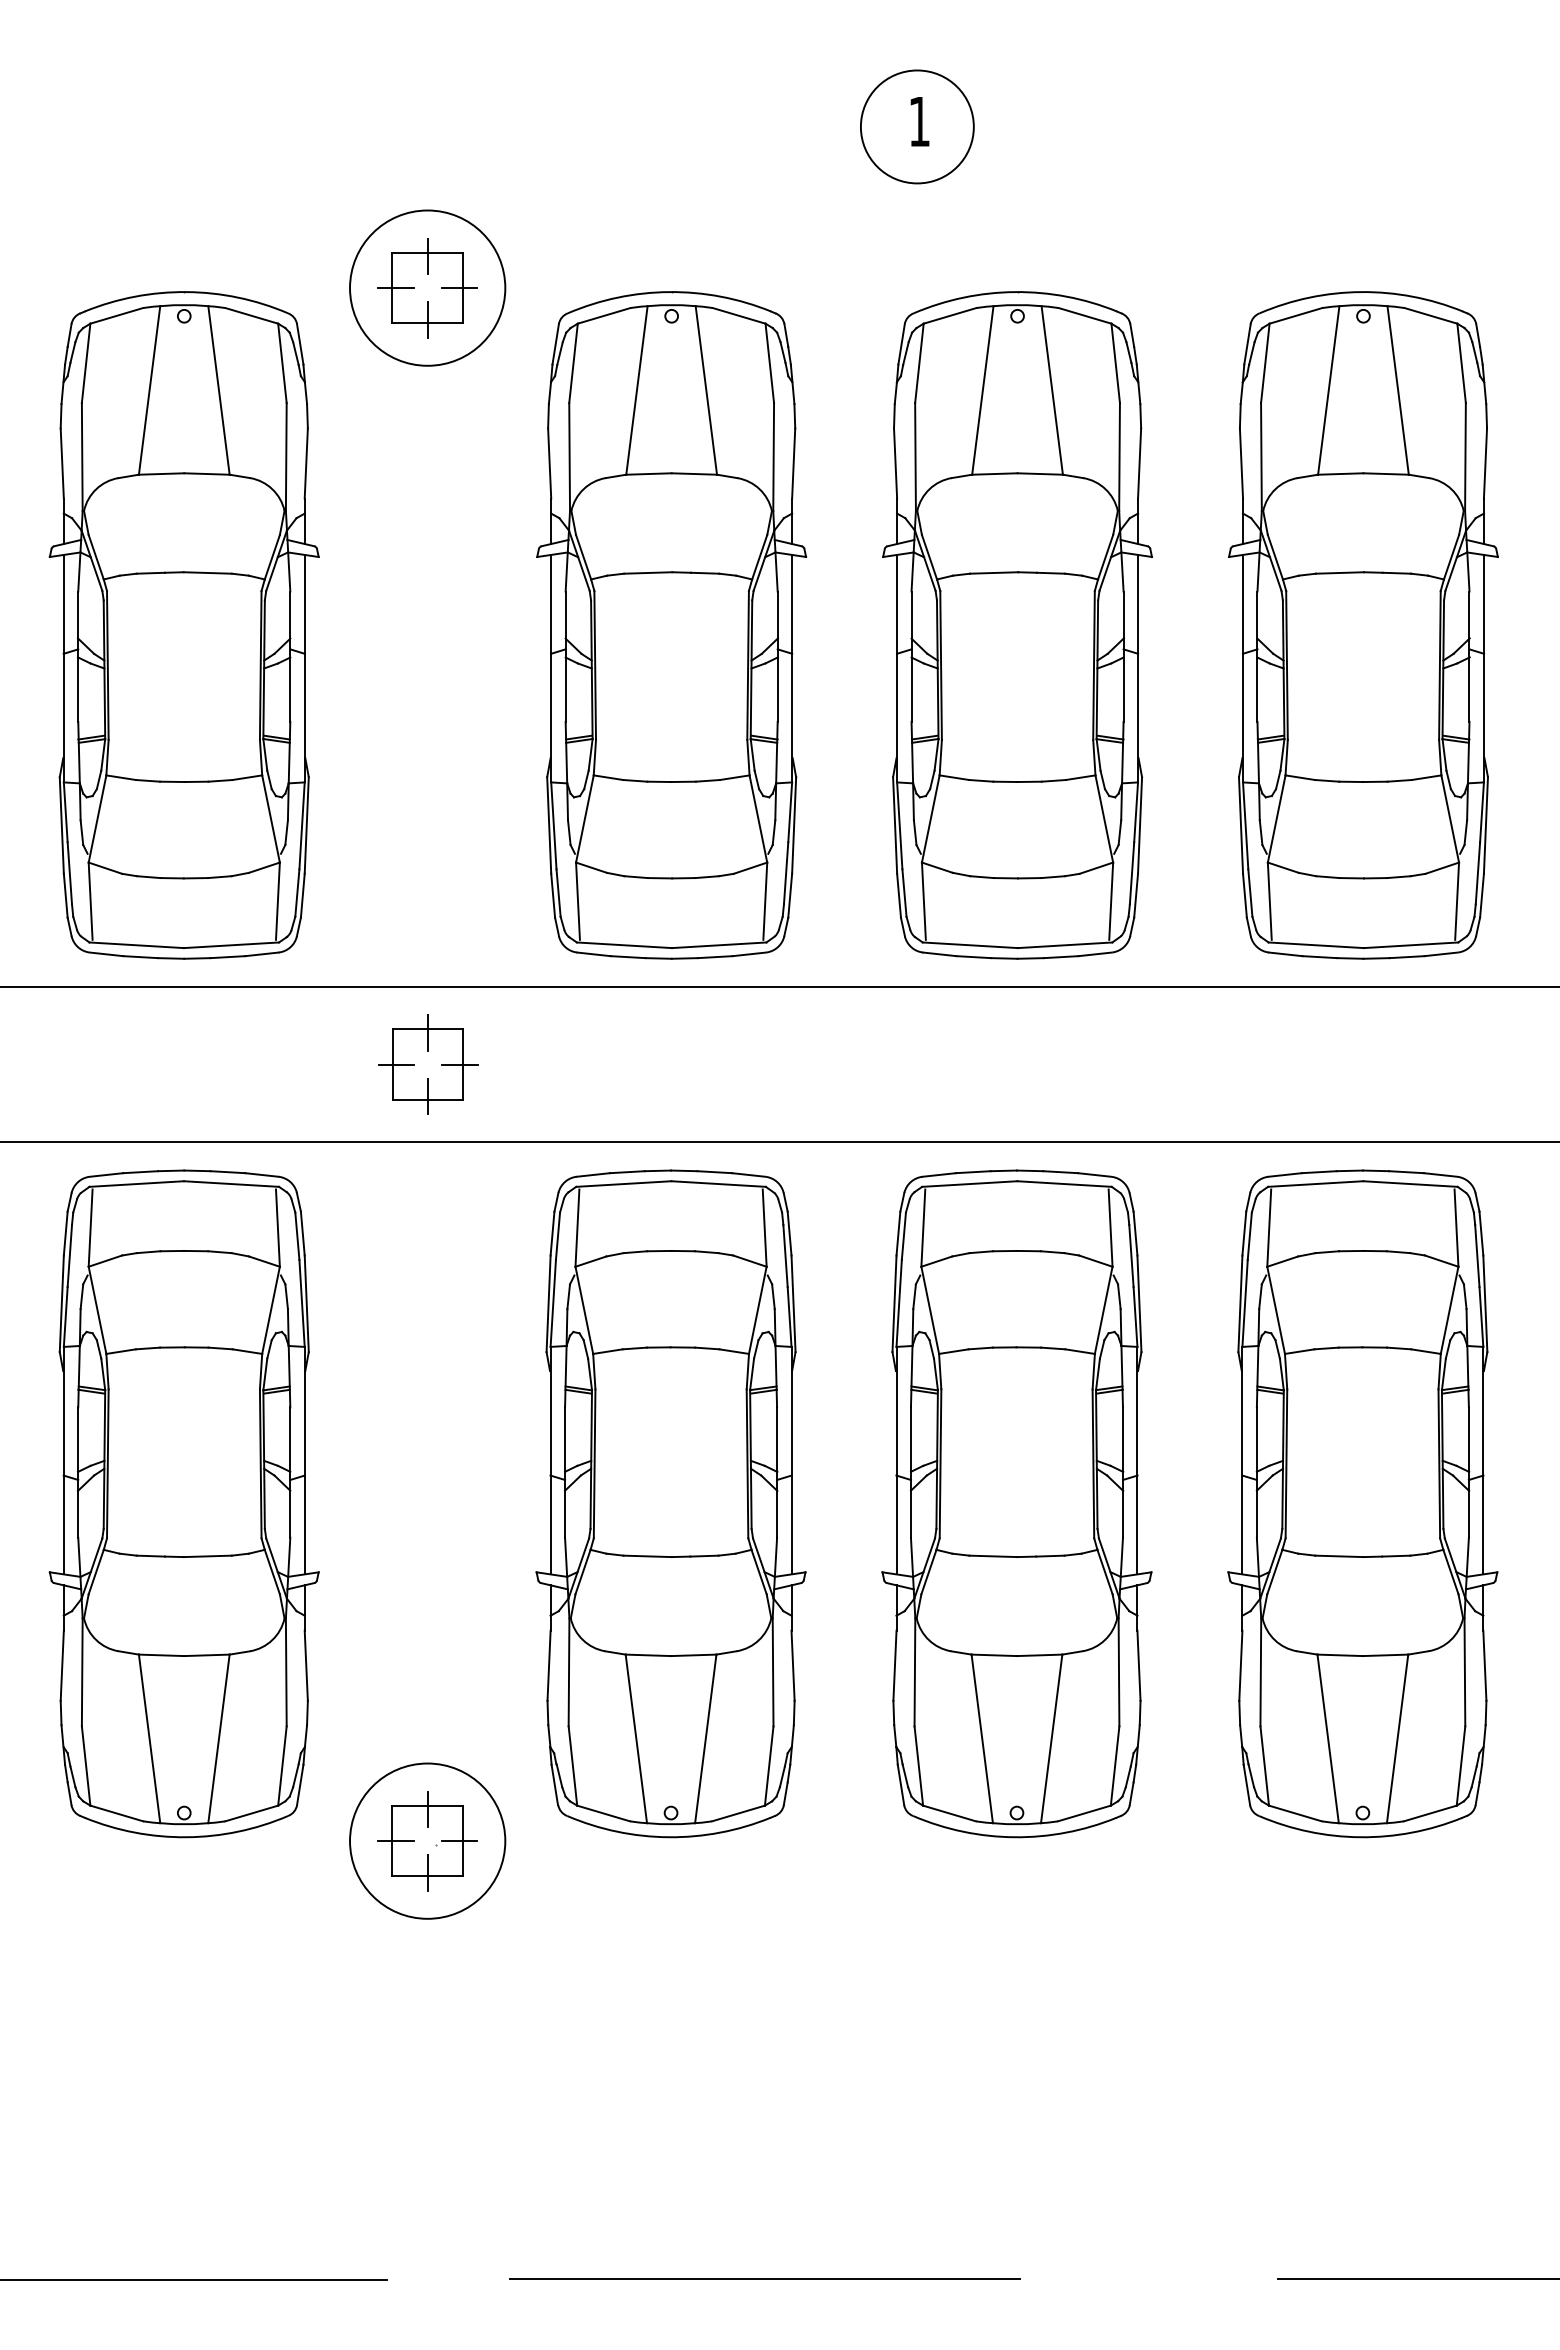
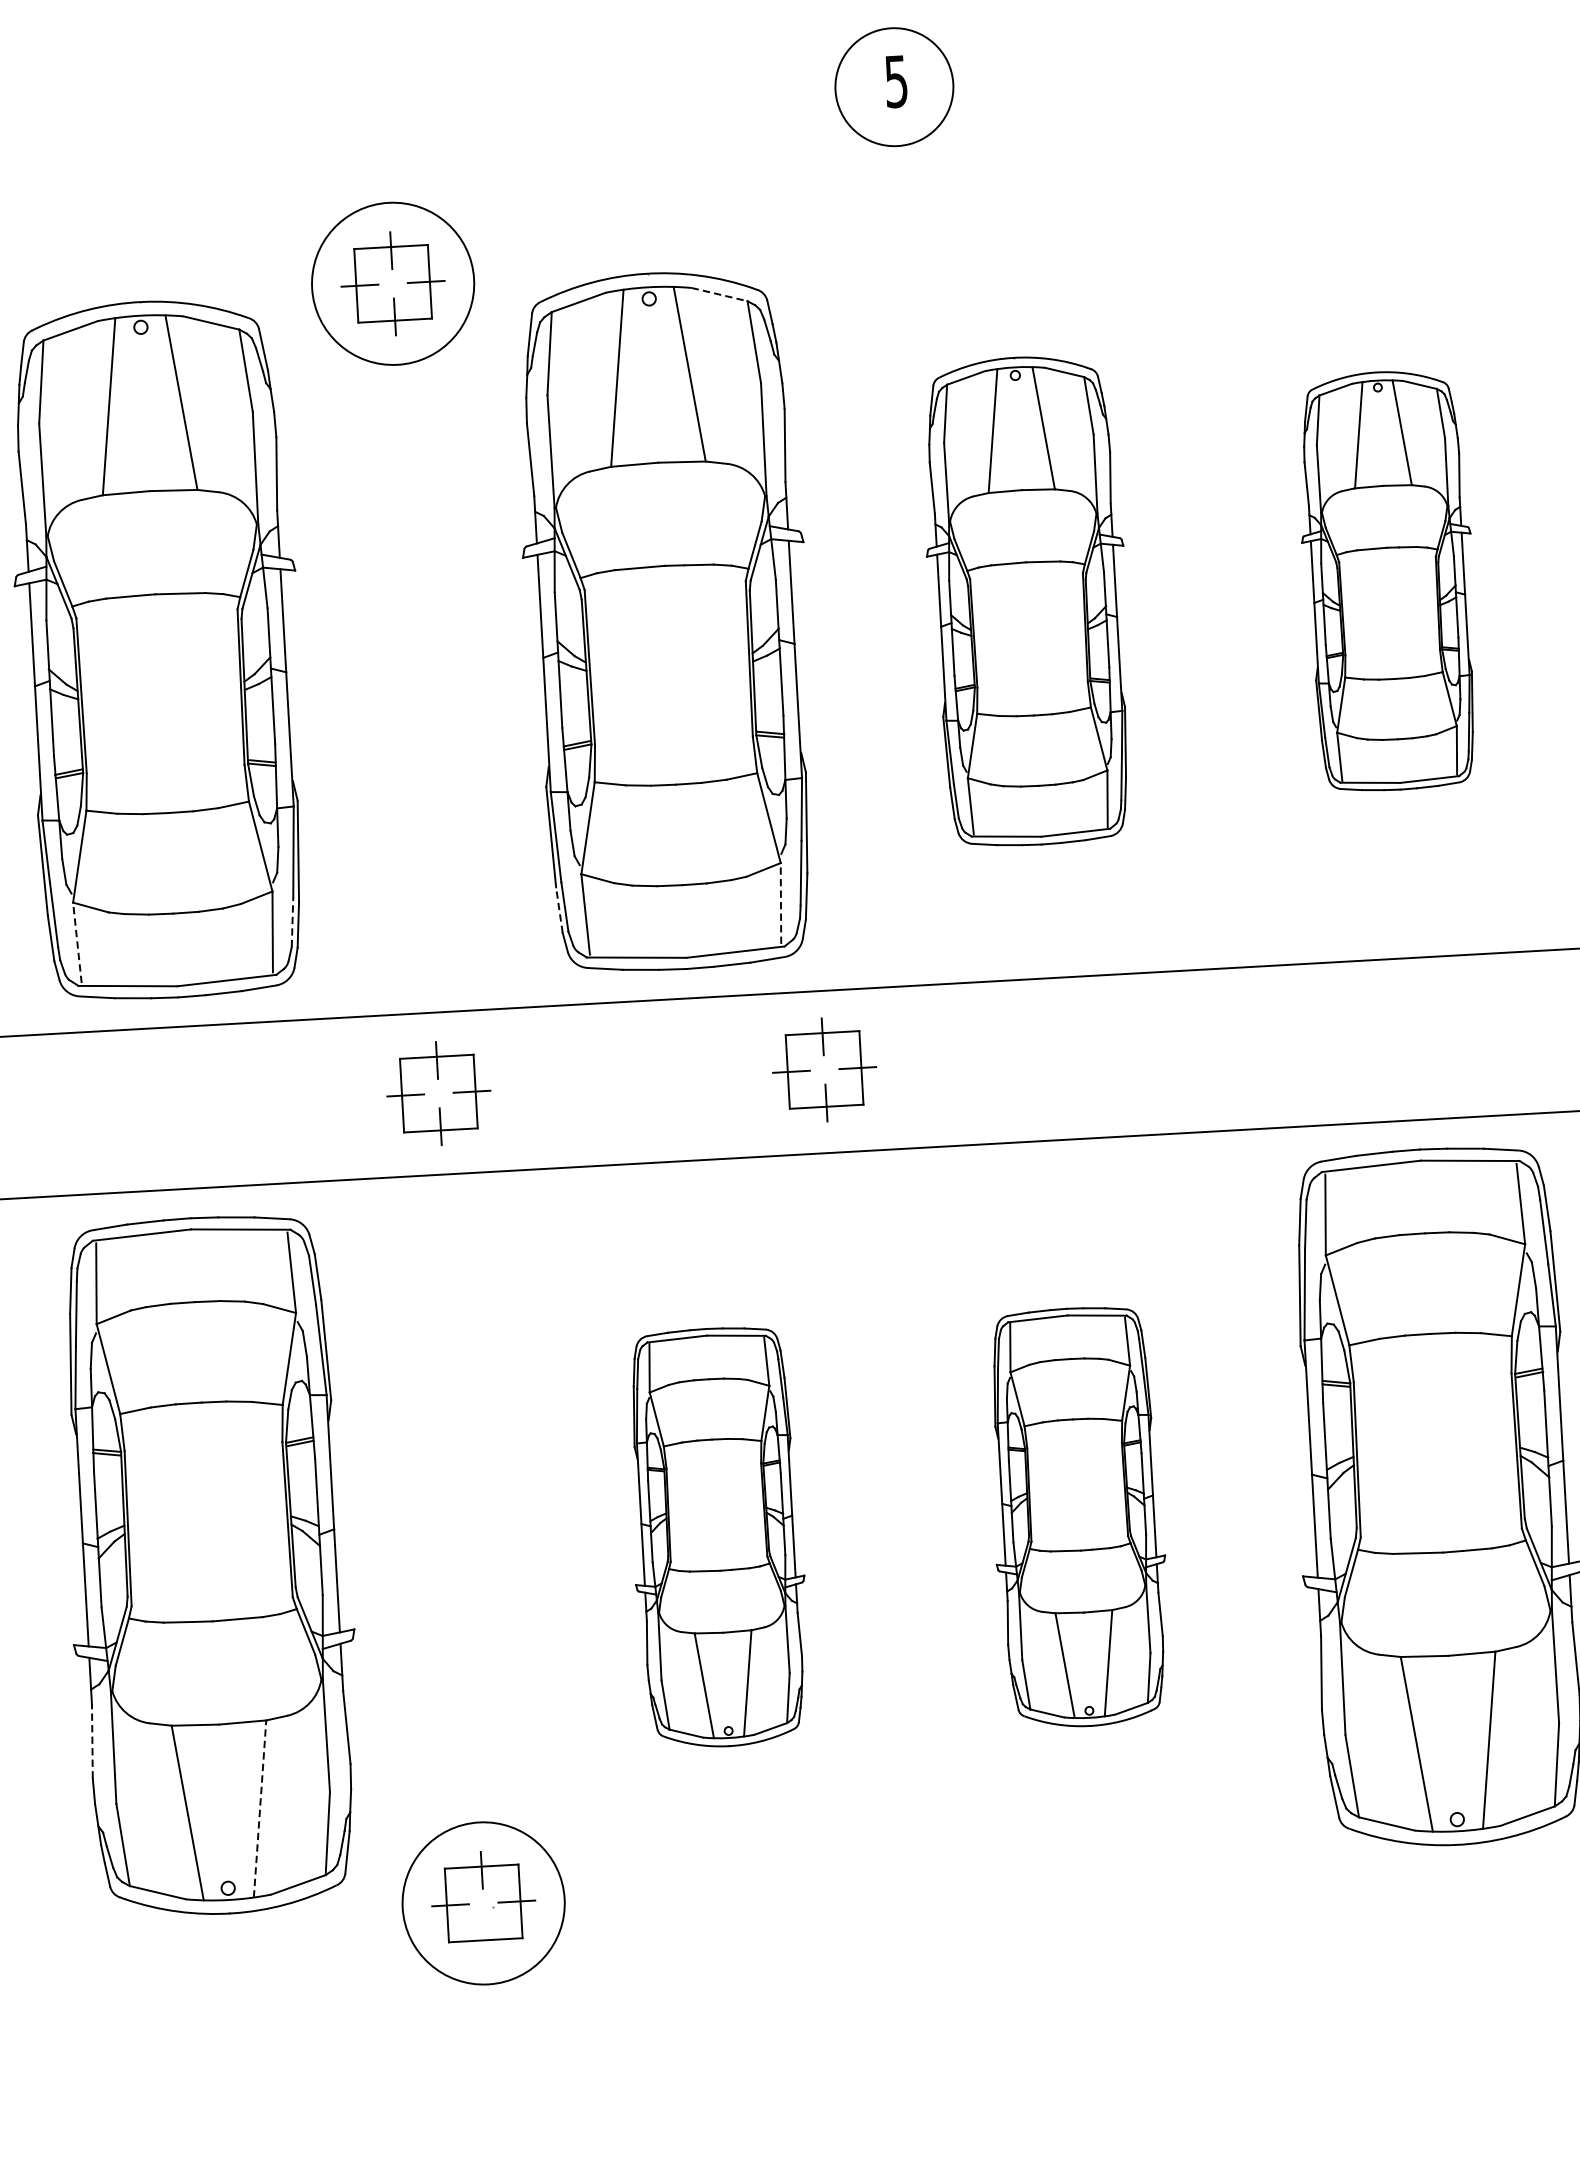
text: (919, 122) -> (896, 82), 1 -> 5
line: (739, 315) -> (719, 294), solid -> dashed
part: (1017, 625) -> (1027, 601), size x0.7
part: (1363, 625) -> (1388, 581), size x0.6
line: (297, 893) -> (292, 922), solid -> dashed
line: (553, 895) -> (559, 909), solid -> dashed
line: (90, 901) -> (77, 943), solid -> dashed
line: (765, 901) -> (781, 903), solid -> dashed
part: (798, 1062) -> (825, 1069), added
part: (670, 1503) -> (717, 1537), size x0.6
part: (1016, 1503) -> (1078, 1516), size x0.6
line: (62, 1665) -> (92, 1741), solid -> dashed
line: (218, 1738) -> (259, 1808), solid -> dashed
line: (427, 1872) -> (485, 1936), removed

